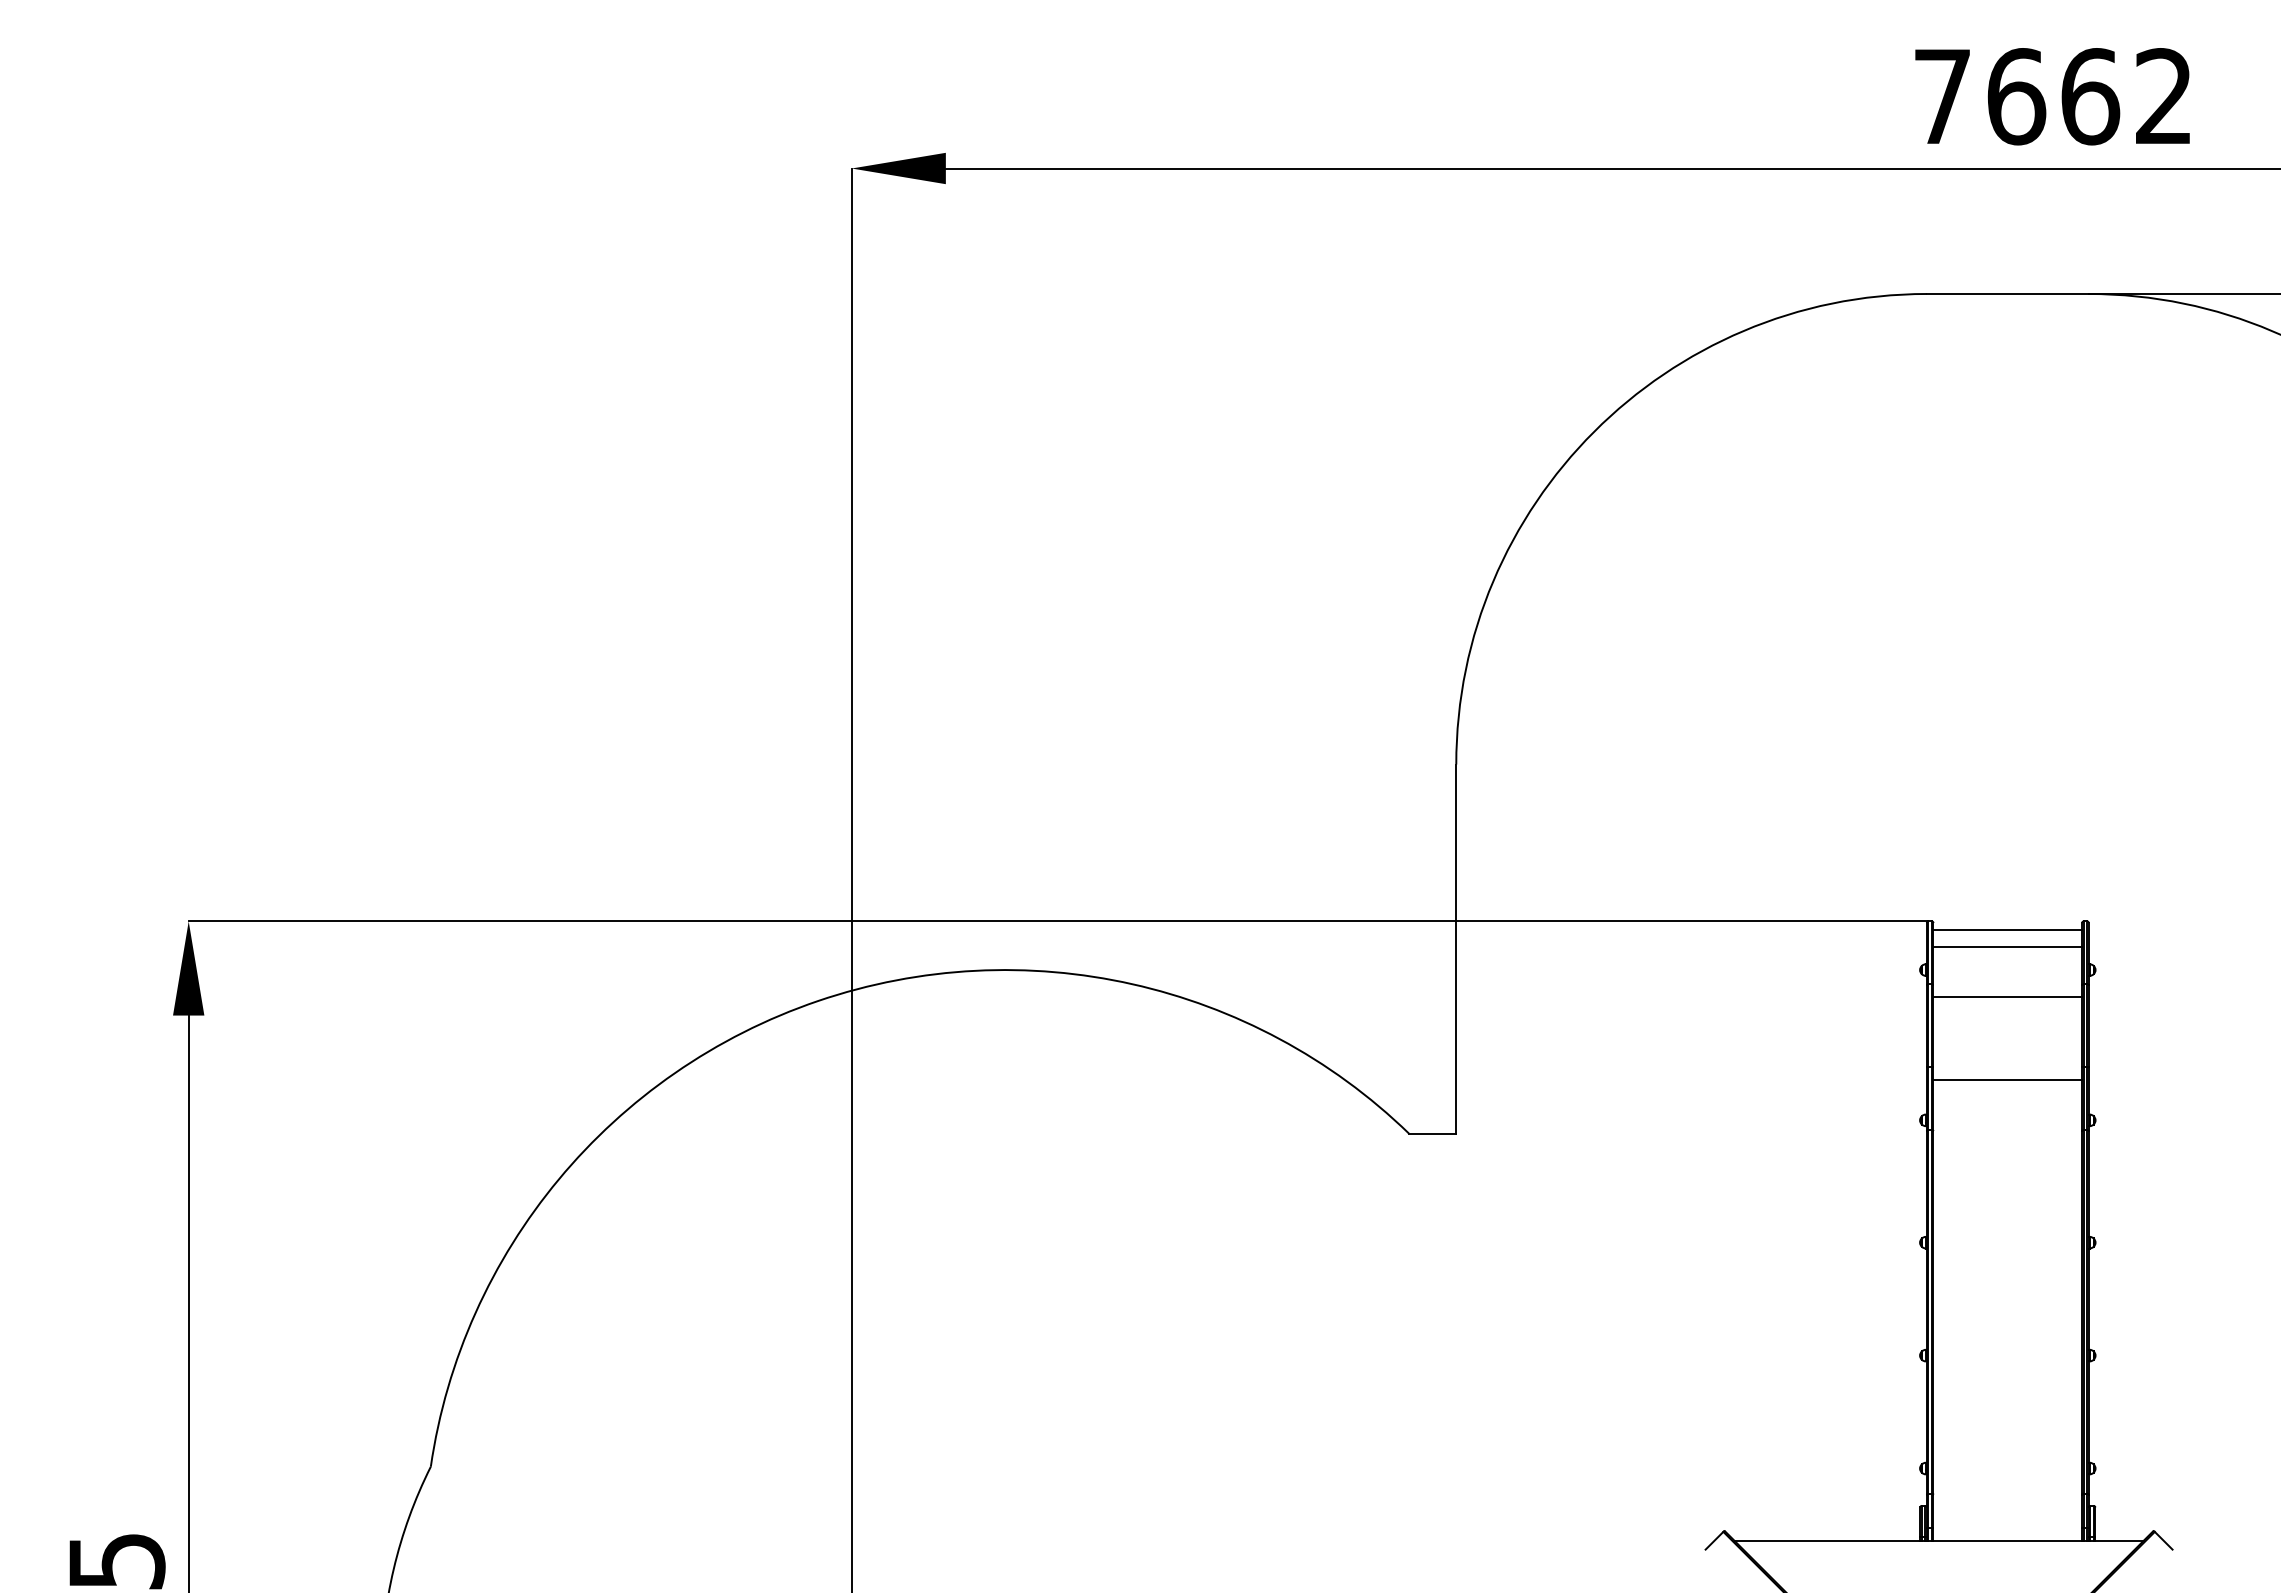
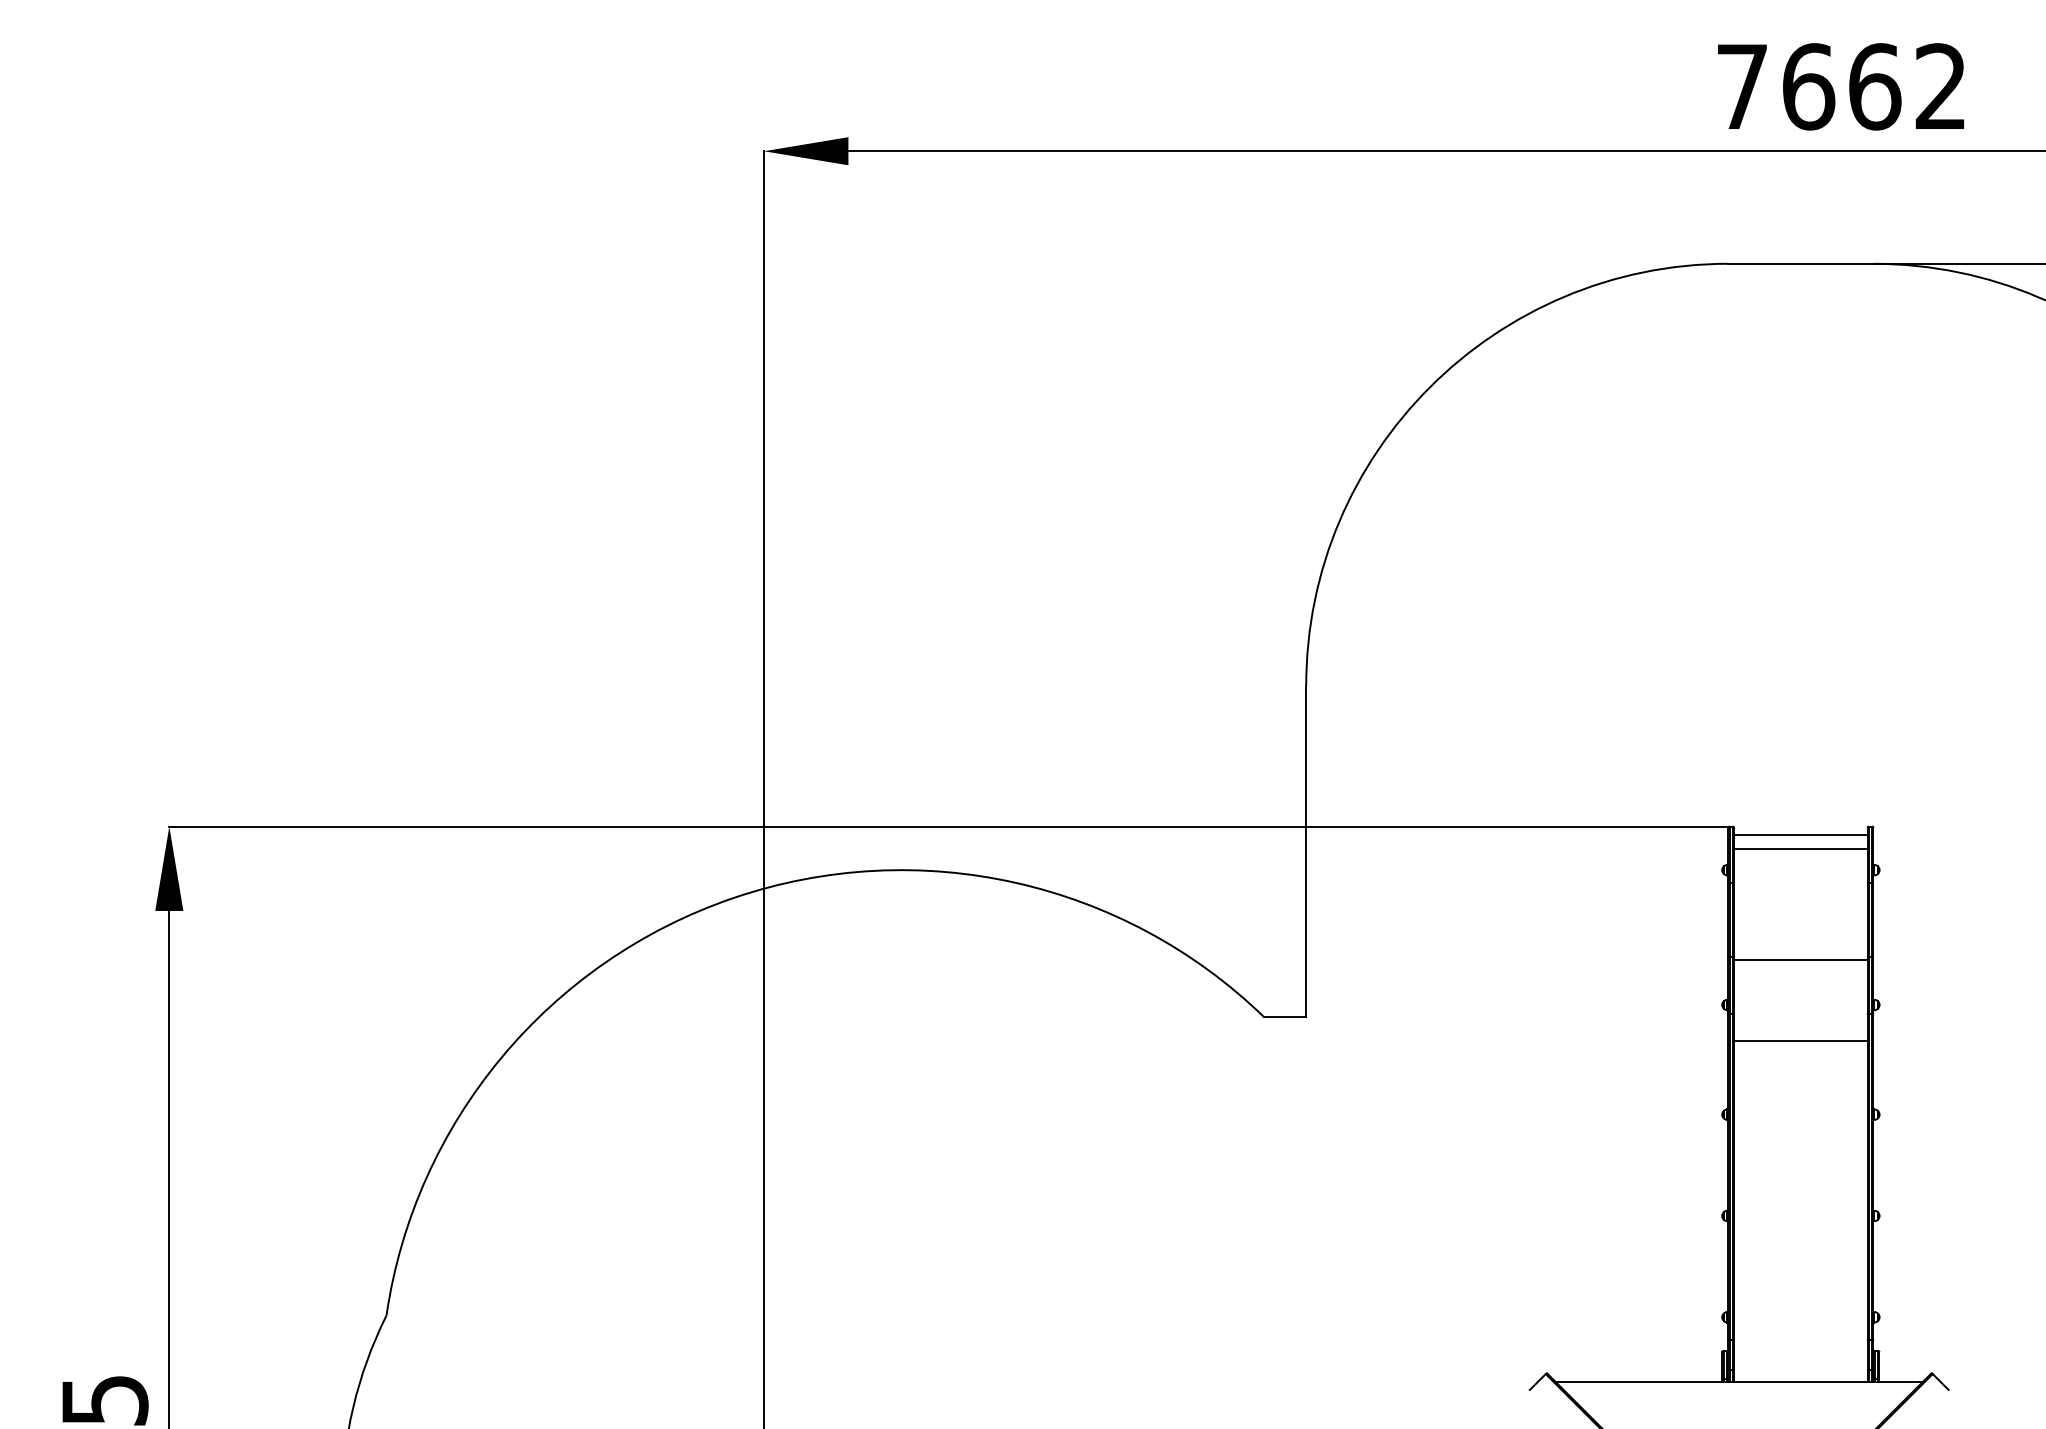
line: (2007, 997) -> (1800, 960), moved
line: (2007, 1080) -> (1800, 1040), moved

